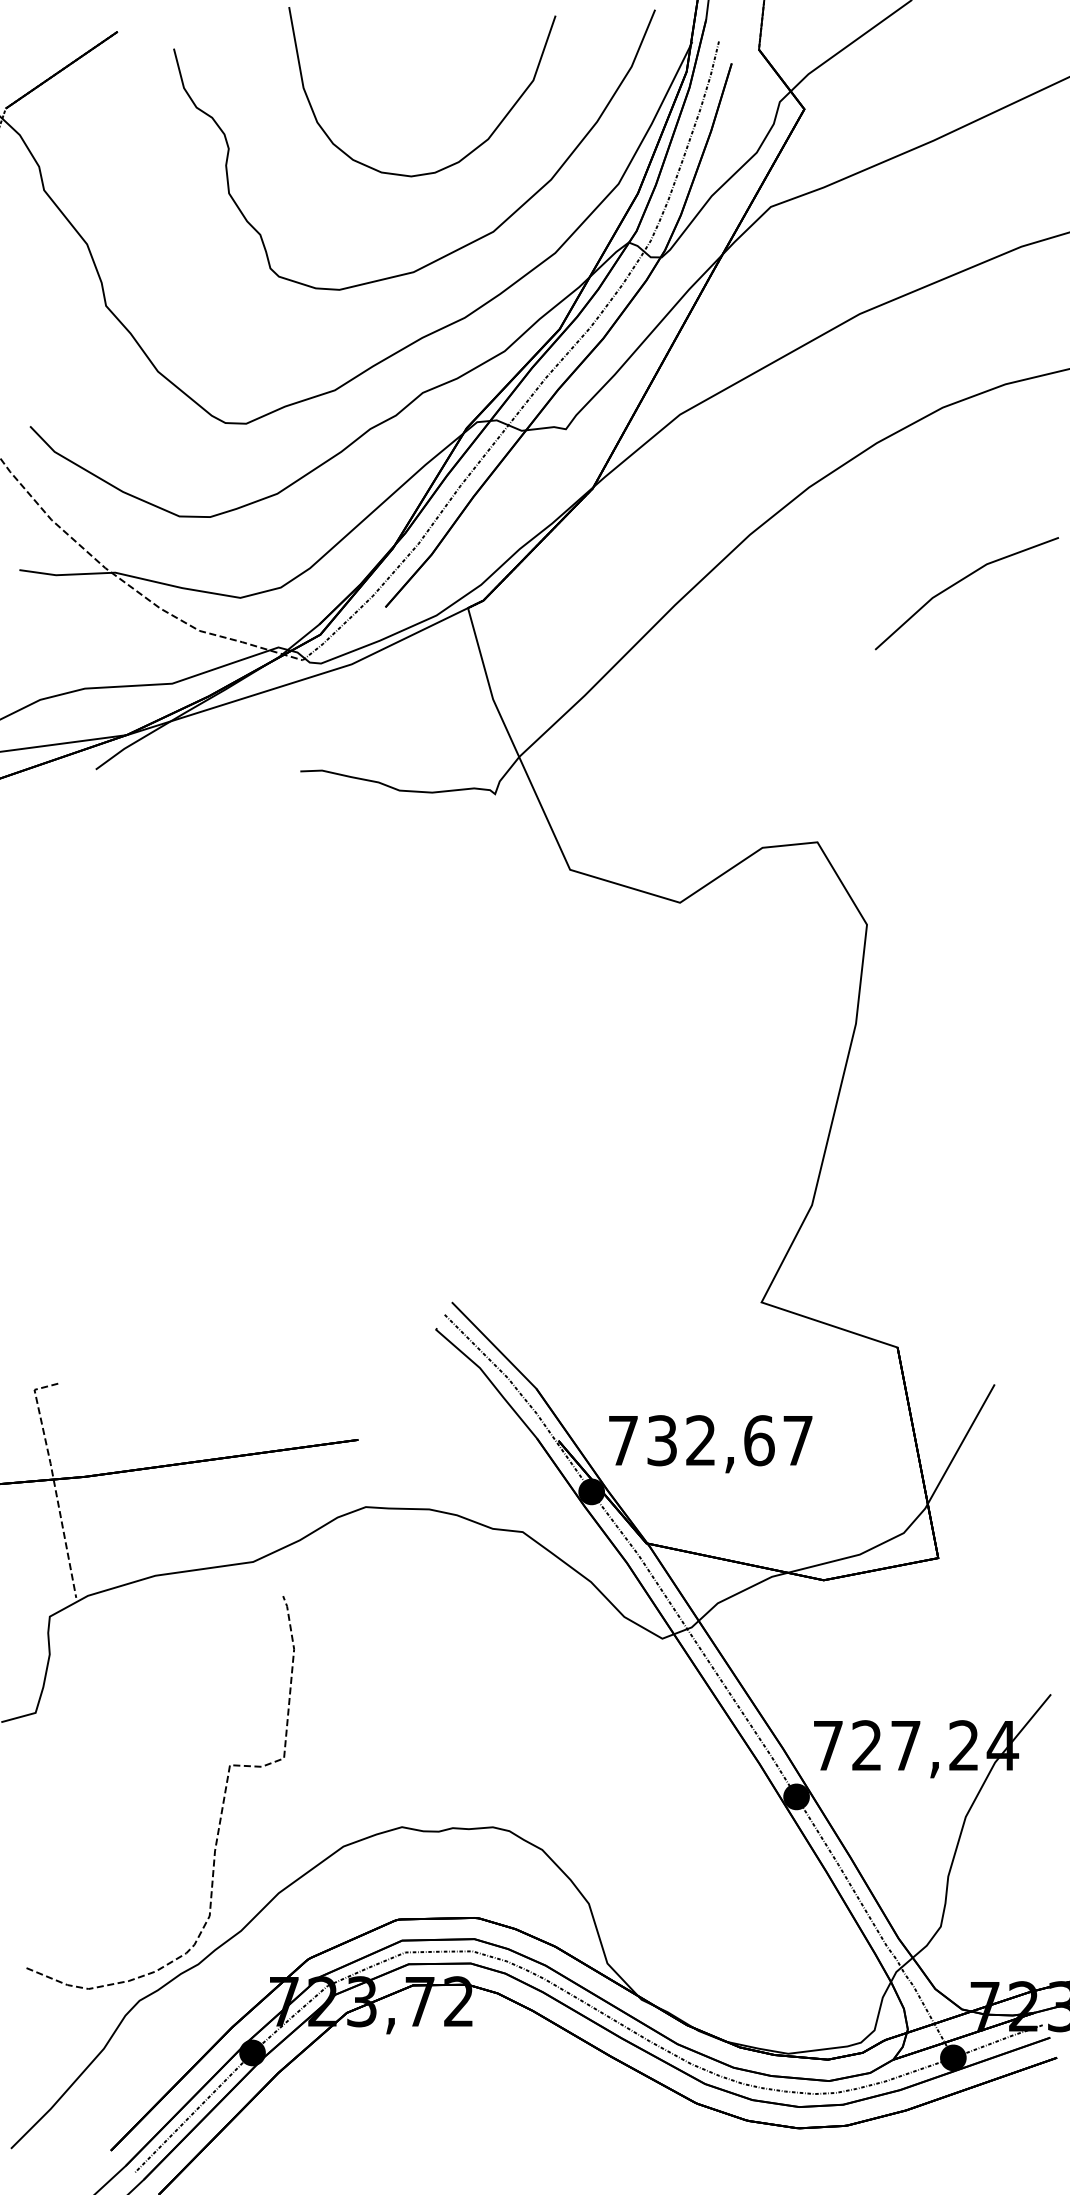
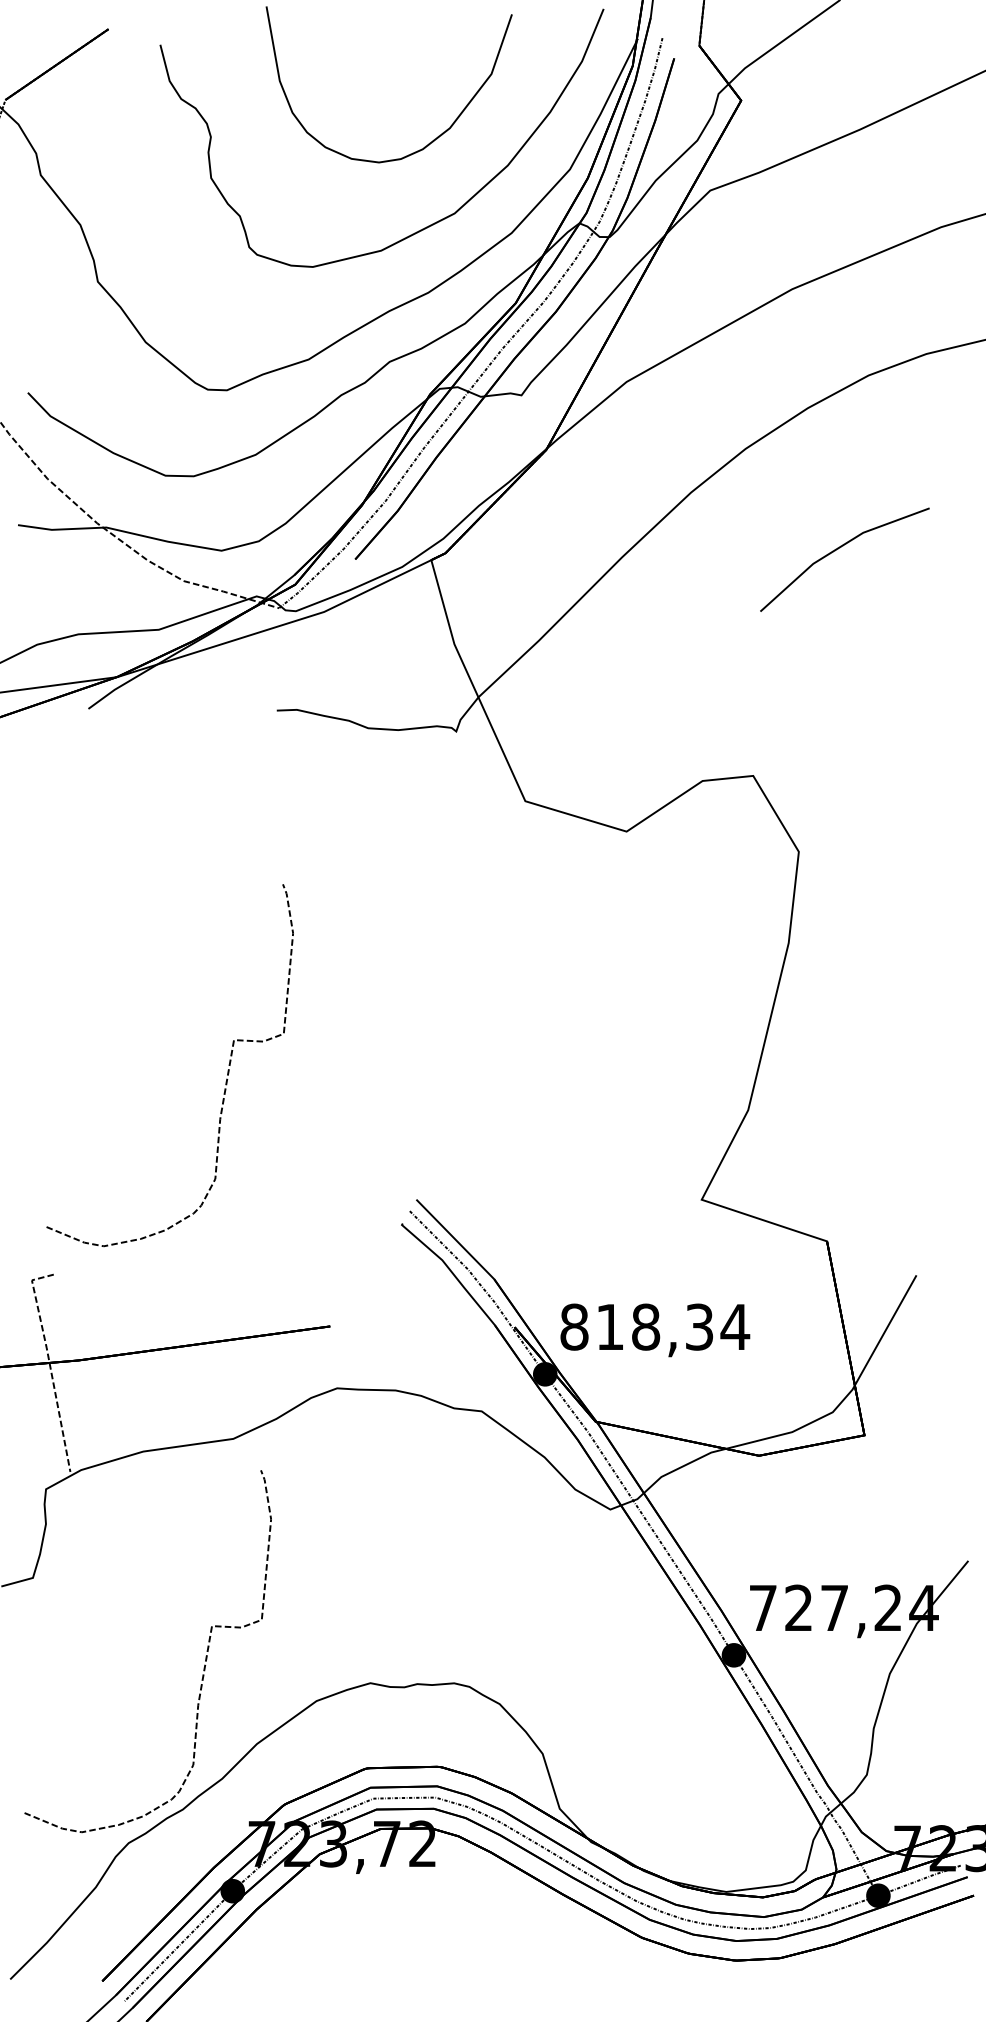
line: (959, 582) -> (838, 549), moved
curve: (246, 1162) -> (227, 1070), added
text: (711, 1439) -> (655, 1326), 732,67 -> 818,34

